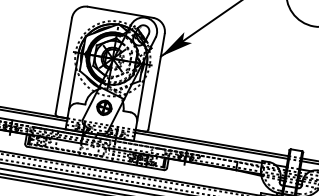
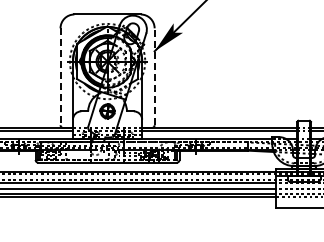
line: (63, 66) -> (60, 77), solid -> dashed
line: (156, 81) -> (154, 76), solid -> dashed

